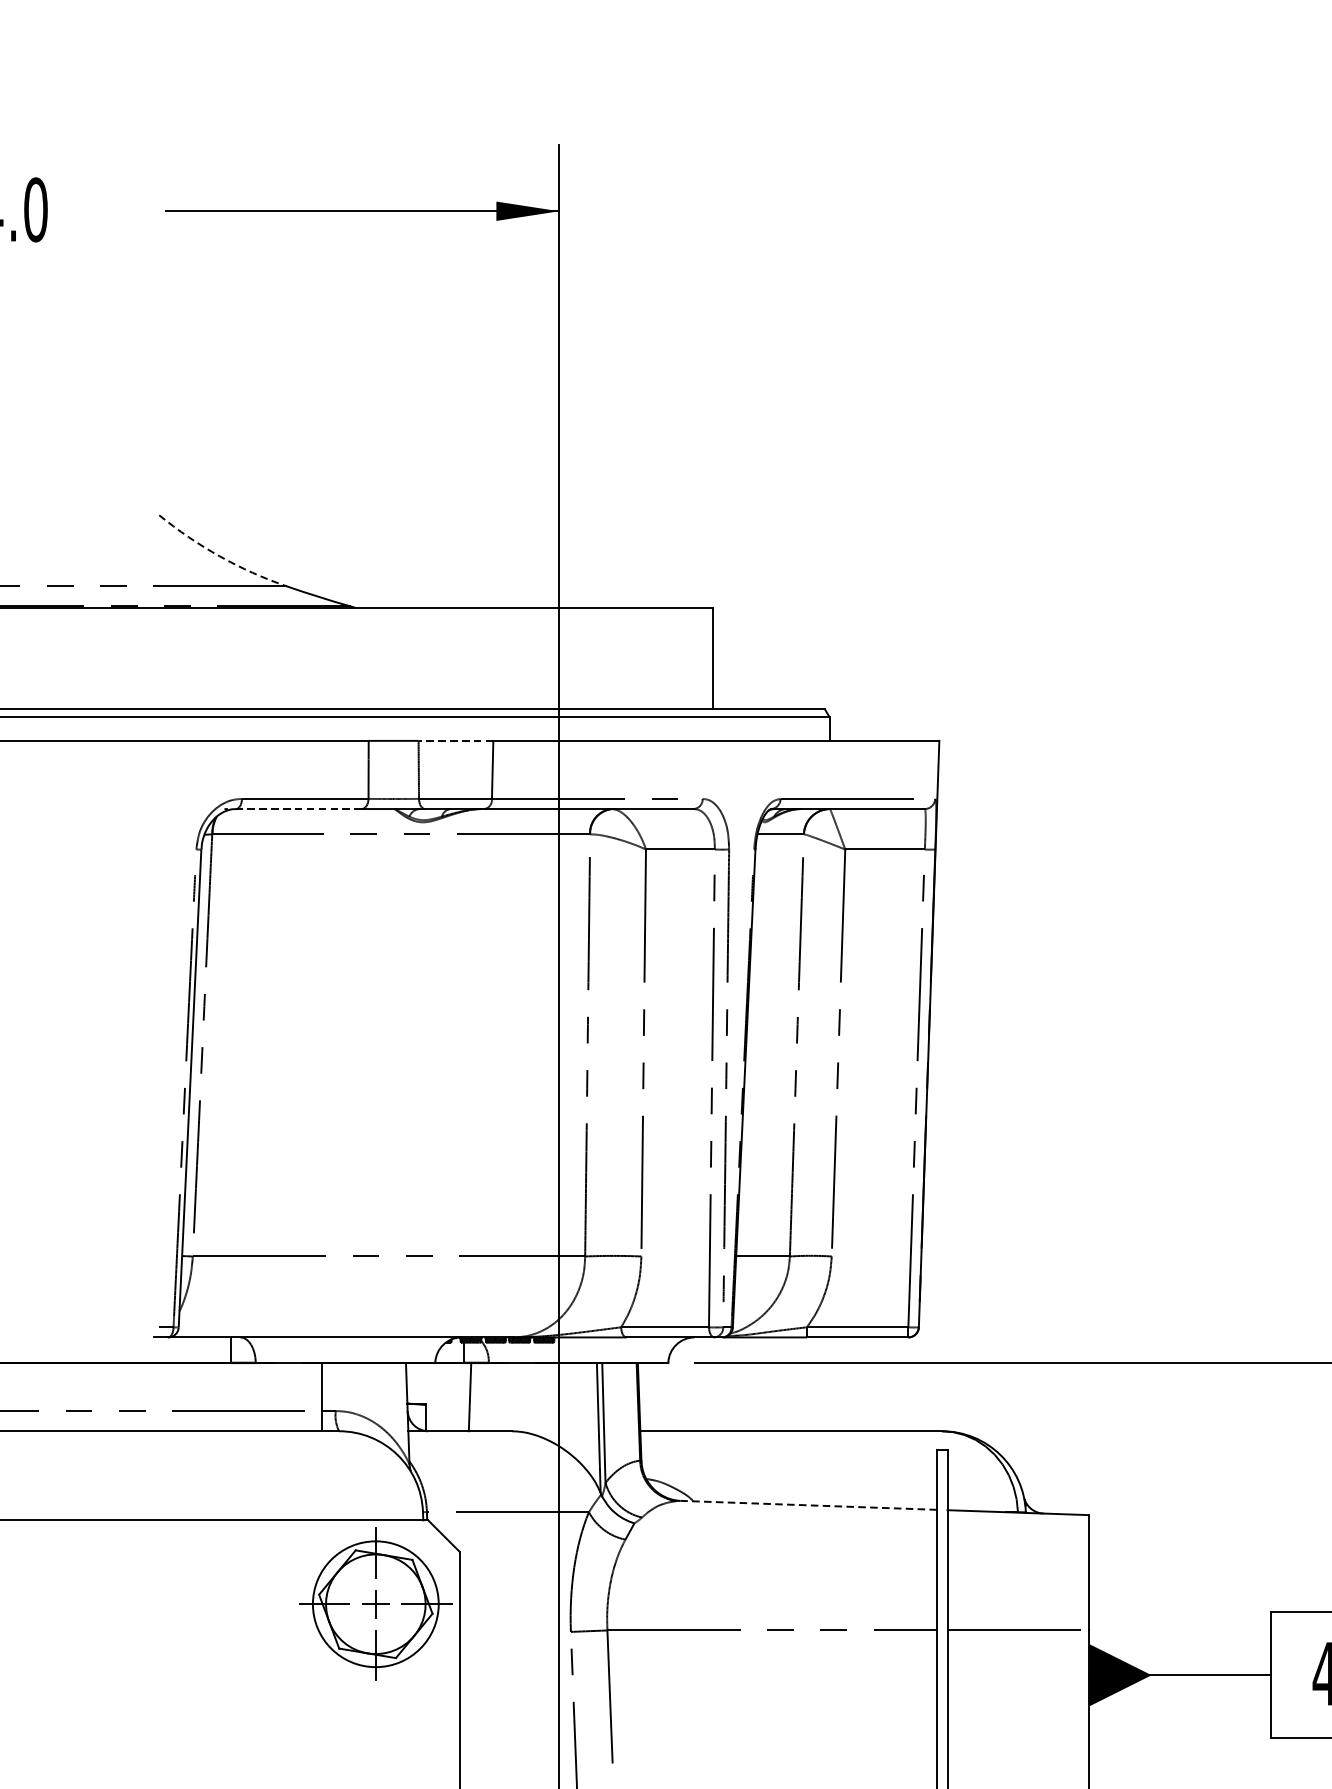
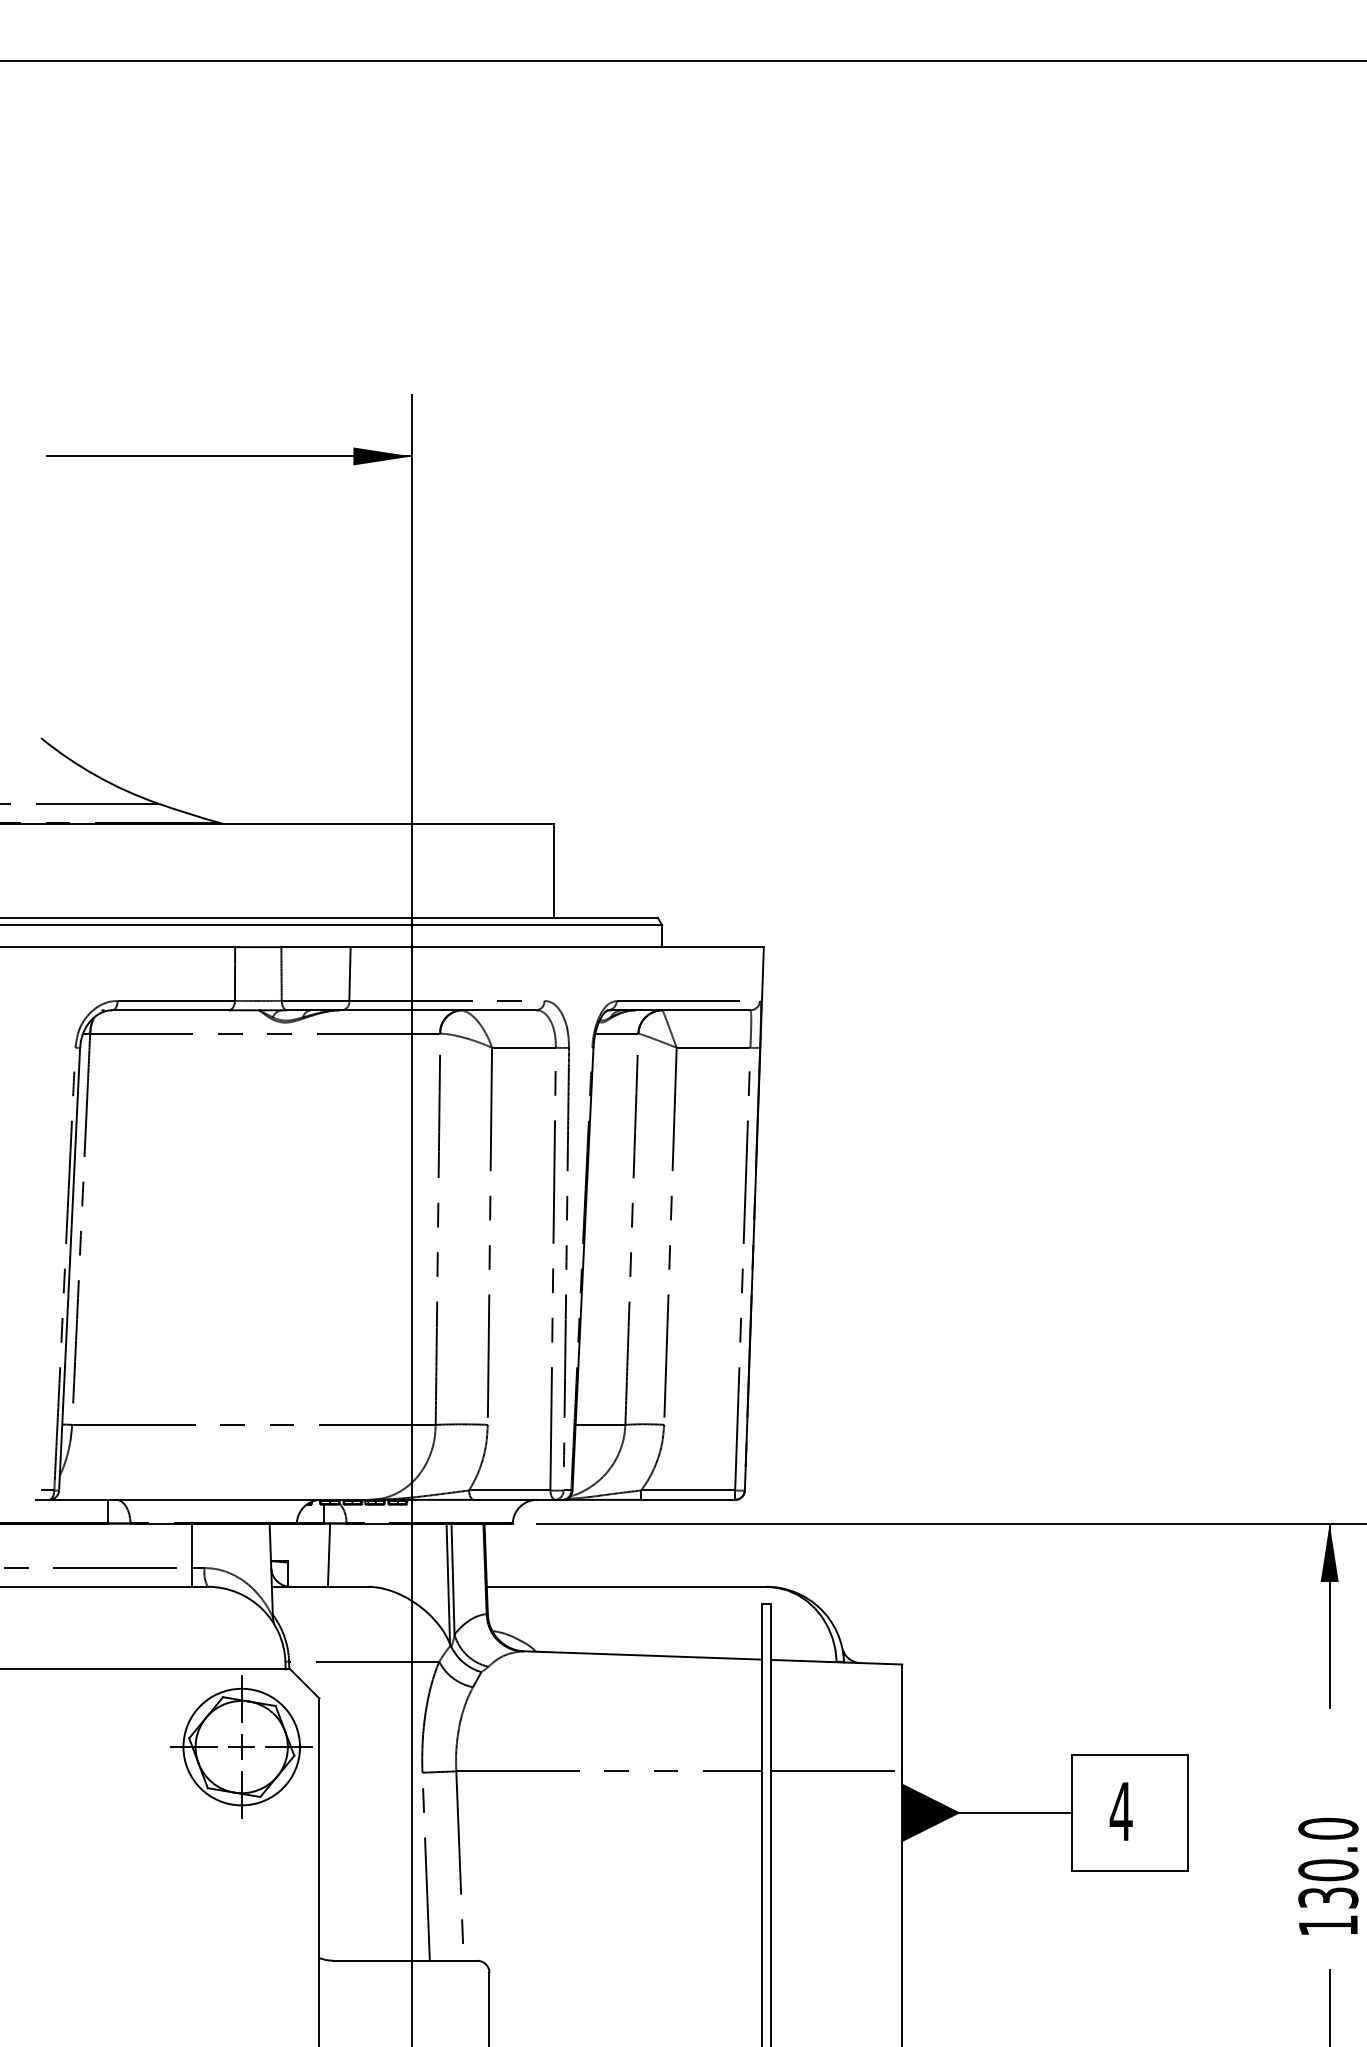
arc: (220, 556) -> (97, 776), dashed -> solid
line: (456, 741) -> (316, 947), dashed -> solid
line: (298, 809) -> (170, 1010), dashed -> solid
line: (808, 1505) -> (642, 1655), dashed -> solid

